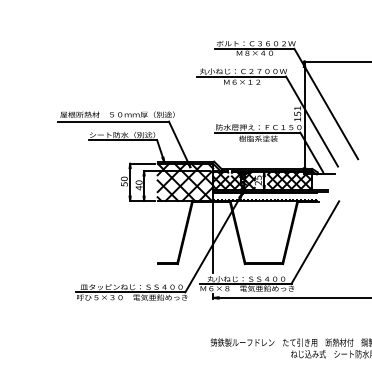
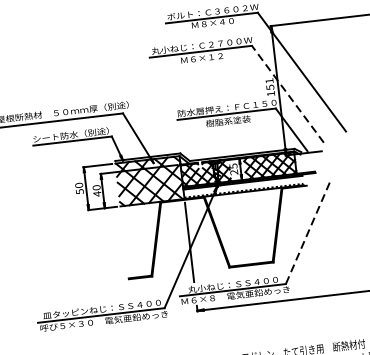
line: (312, 121) -> (288, 94), solid -> dashed
line: (315, 242) -> (308, 233), solid -> dashed

